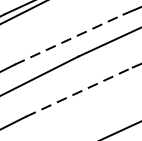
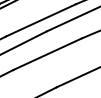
line: (69, 39) -> (41, 20), dashed -> solid
line: (79, 92) -> (47, 54), dashed -> solid

